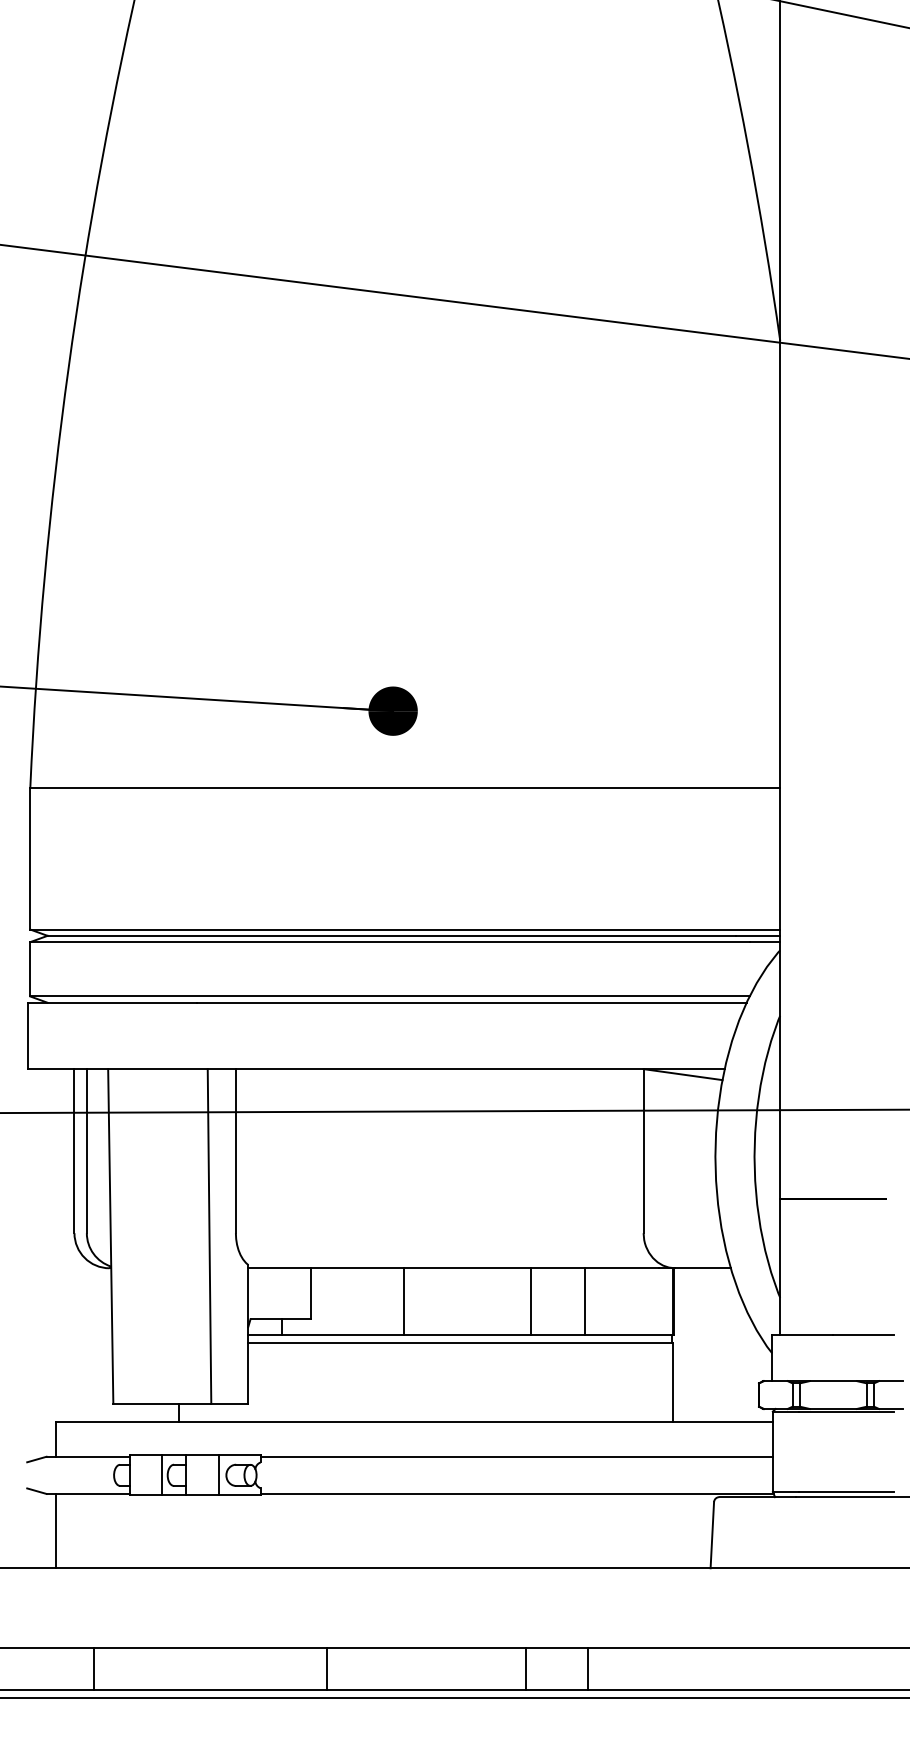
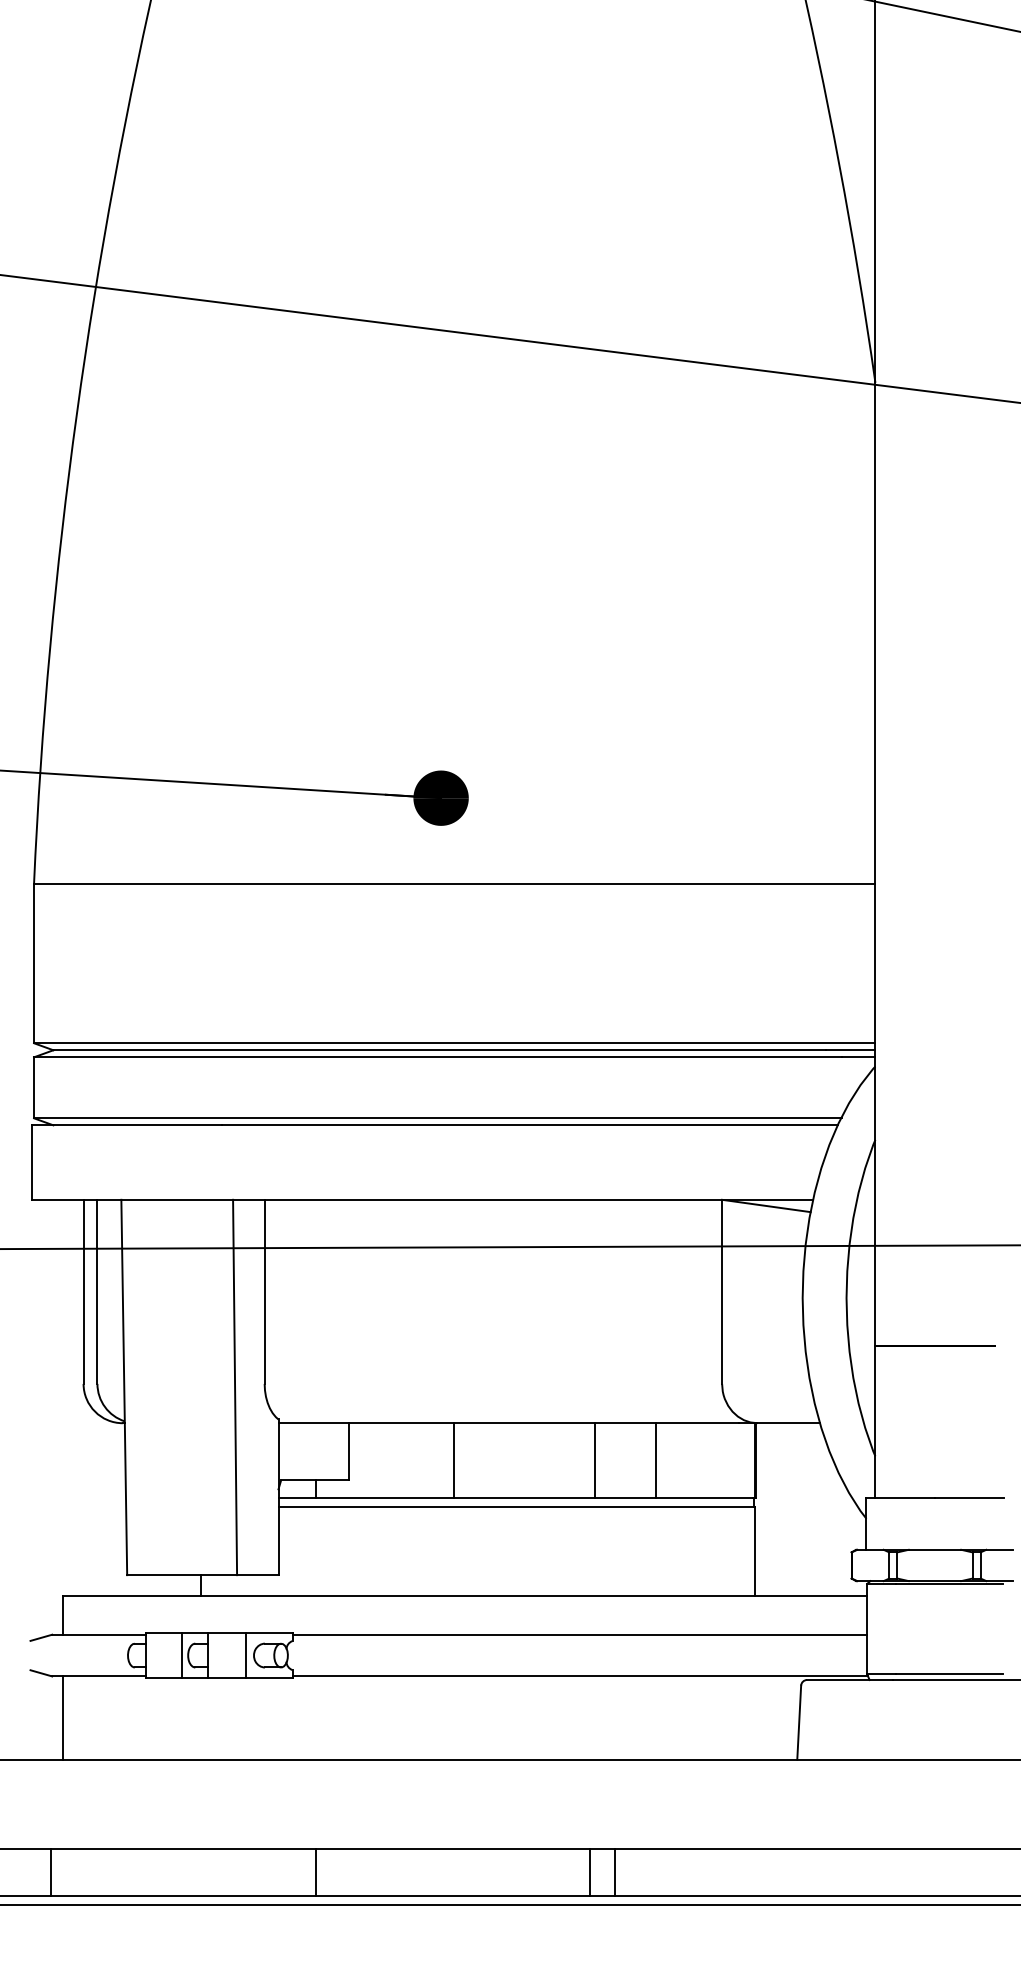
line: (94, 1668) -> (50, 1872), moved
line: (326, 1668) -> (315, 1872), moved
line: (587, 1668) -> (614, 1872), moved

